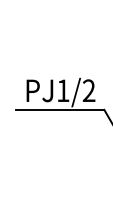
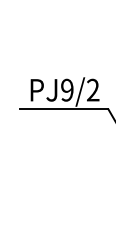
text: (63, 90) -> (67, 89), PJ1/2 -> PJ9/2

